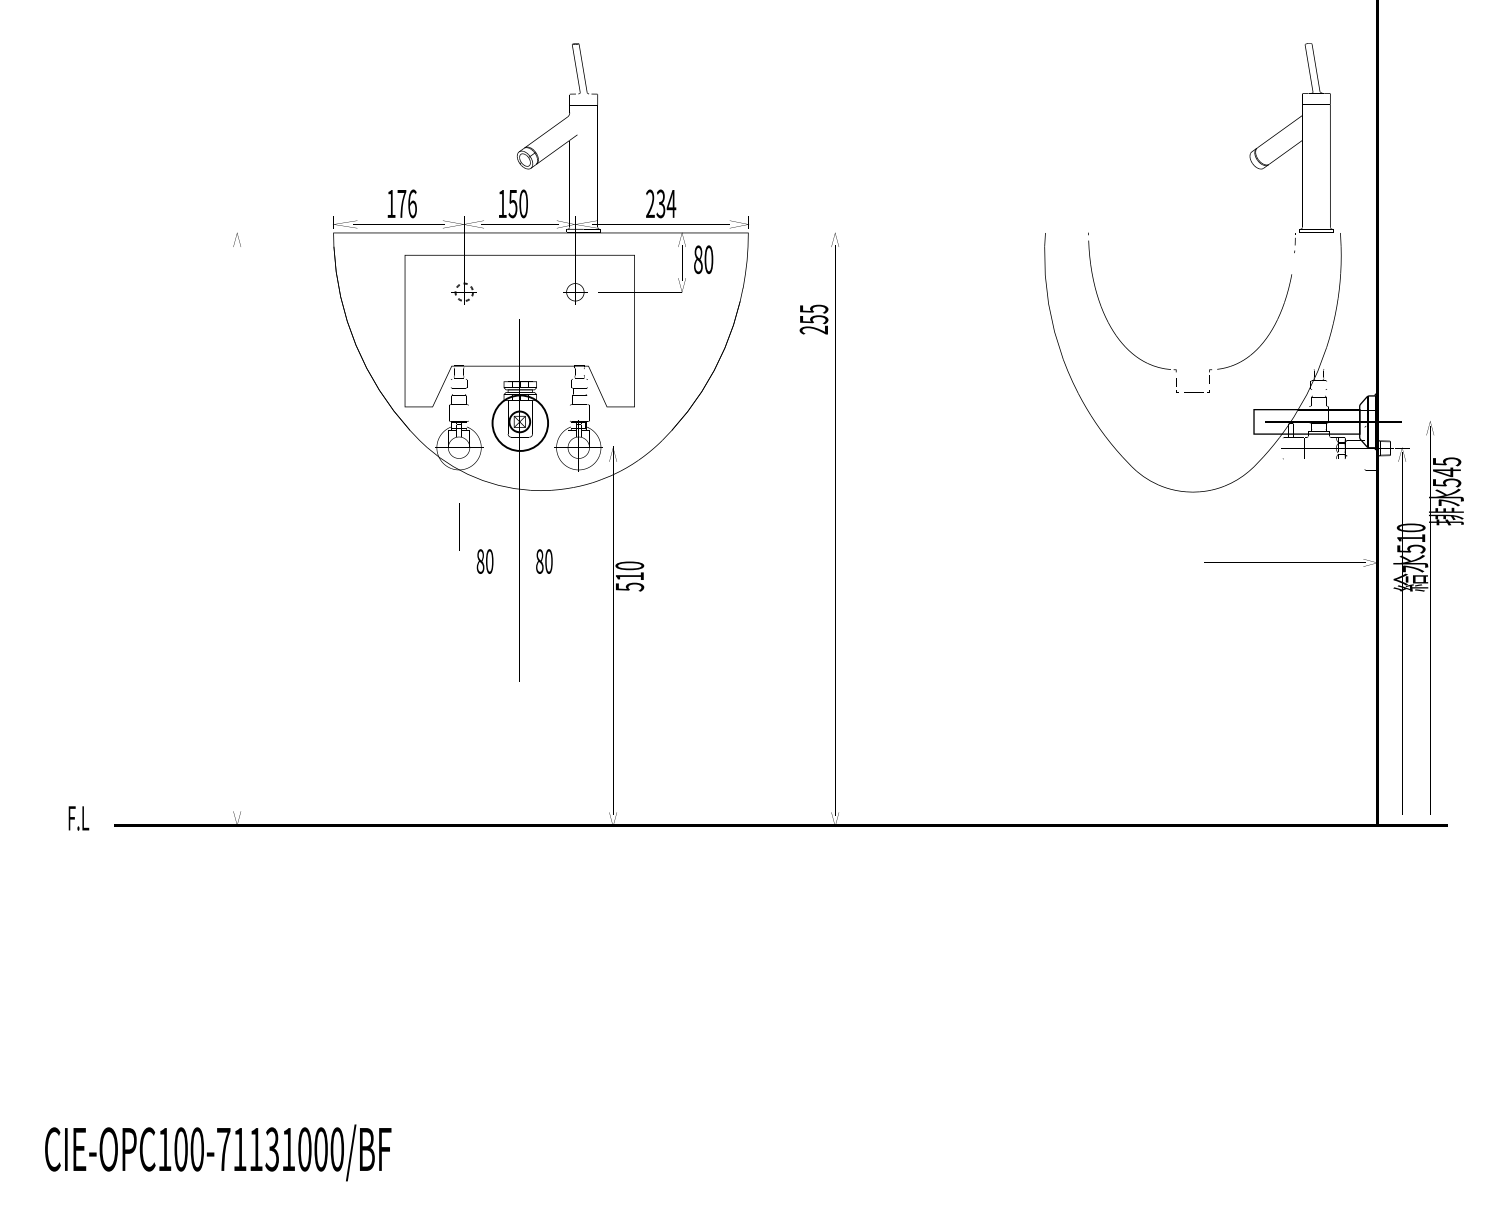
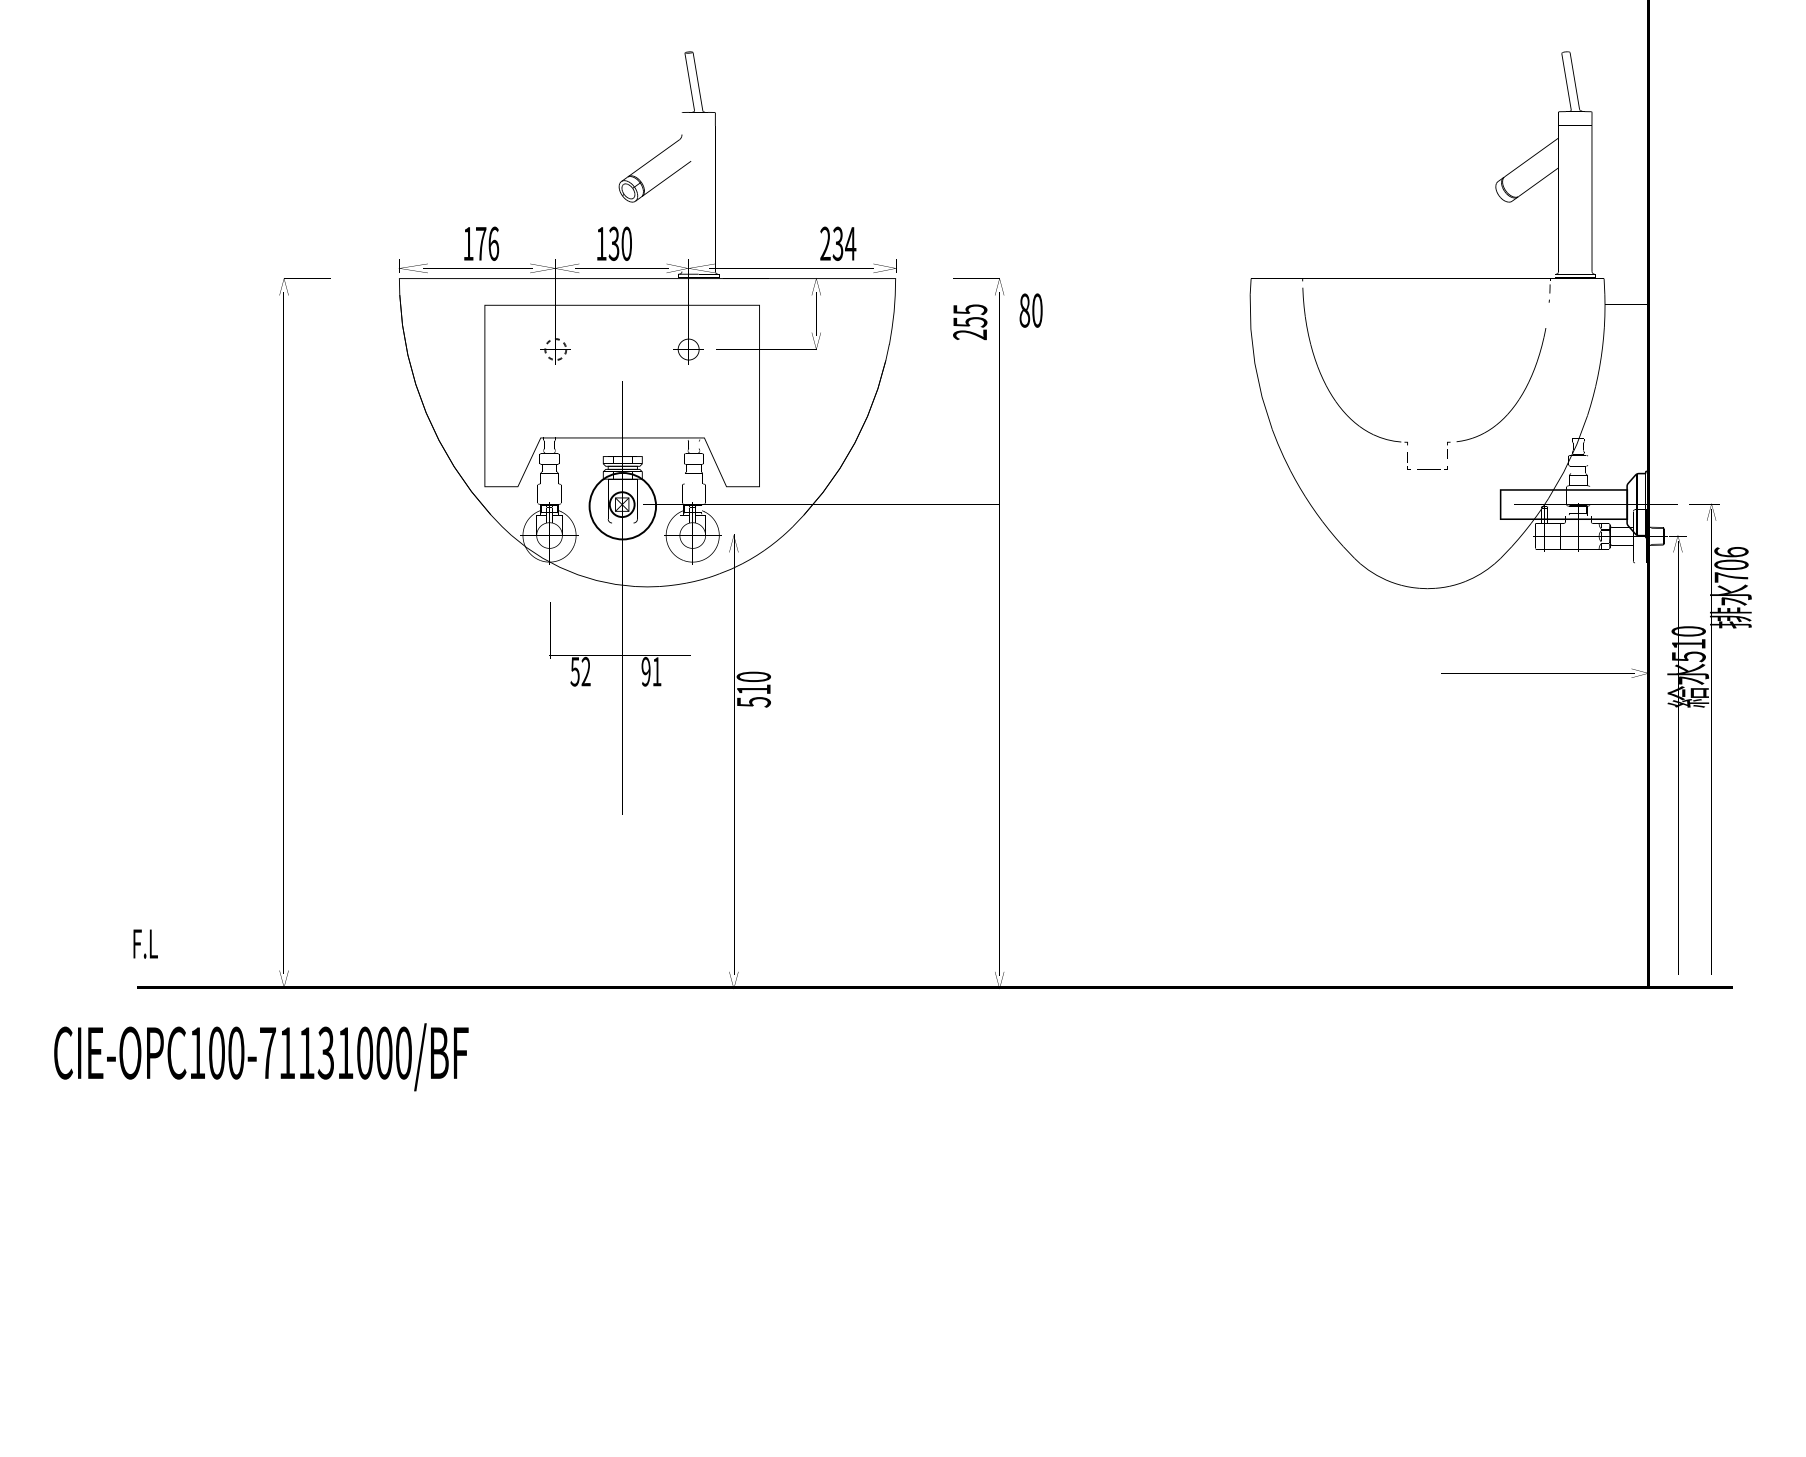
text: (513, 203) -> (614, 243), 150 -> 130
text: (661, 203) -> (838, 243), moved
text: (703, 259) -> (1030, 310), moved
text: (814, 319) -> (970, 322), moved
text: (1446, 471) -> (1731, 564), 545 -> 706
text: (484, 561) -> (580, 671), 80 -> 52
text: (544, 561) -> (651, 671), 80 -> 91
text: (78, 817) -> (145, 943), moved
text: (218, 1153) -> (261, 1057), moved

